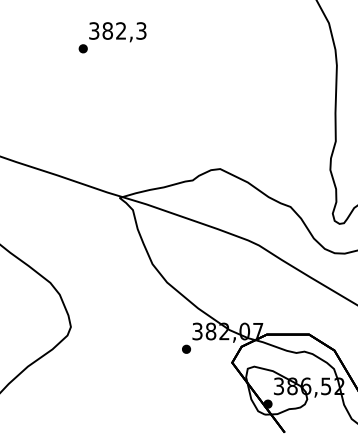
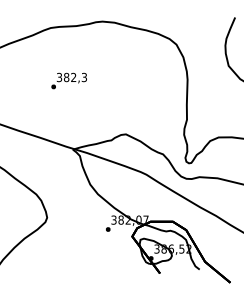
text: (111, 36) -> (68, 80), moved

